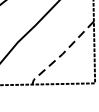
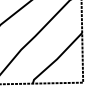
line: (63, 54) -> (57, 59), dashed -> solid

